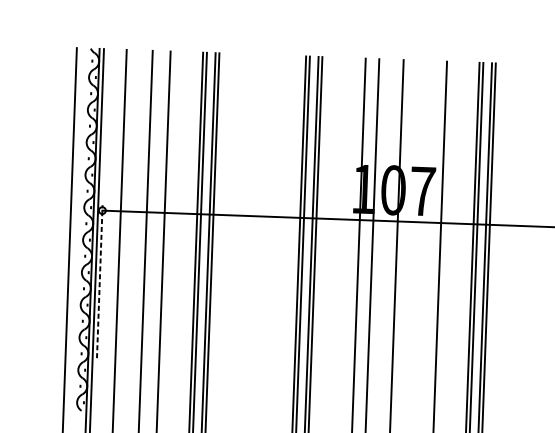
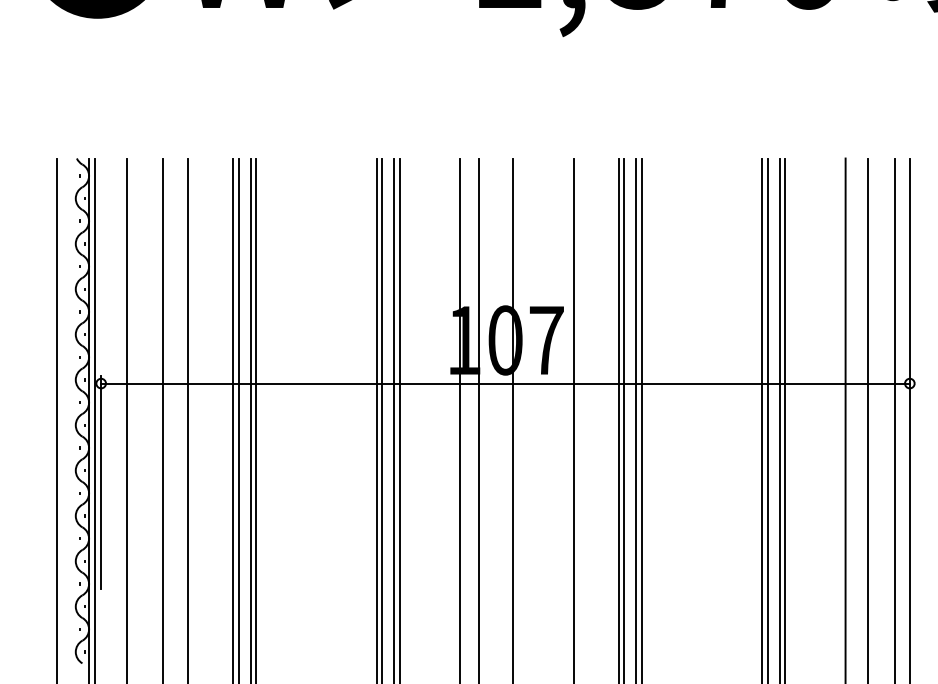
line: (100, 281) -> (101, 482), dashed -> solid

